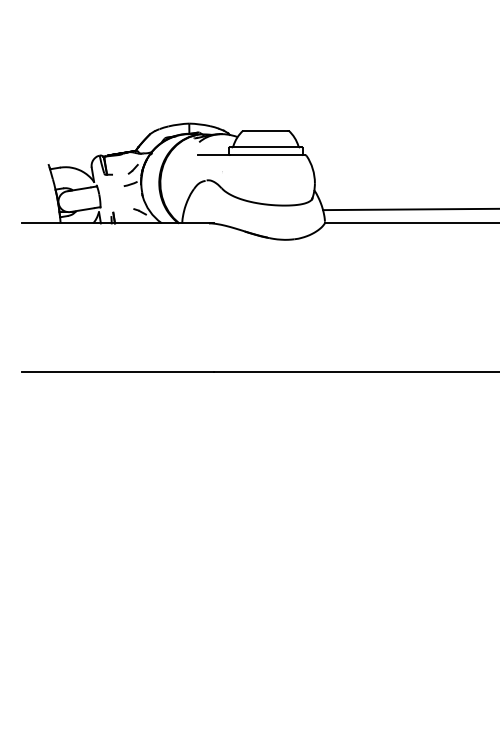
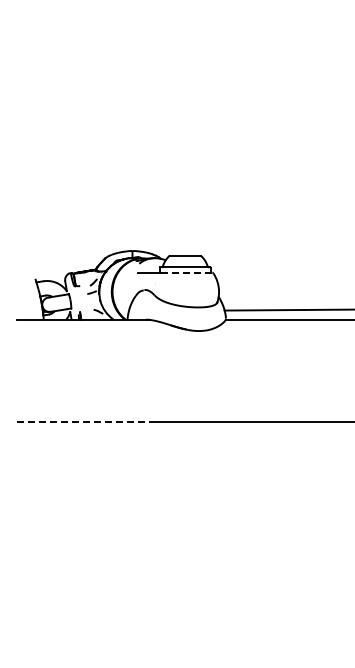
line: (267, 154) -> (186, 272), solid -> dashed
line: (118, 372) -> (83, 422), solid -> dashed

